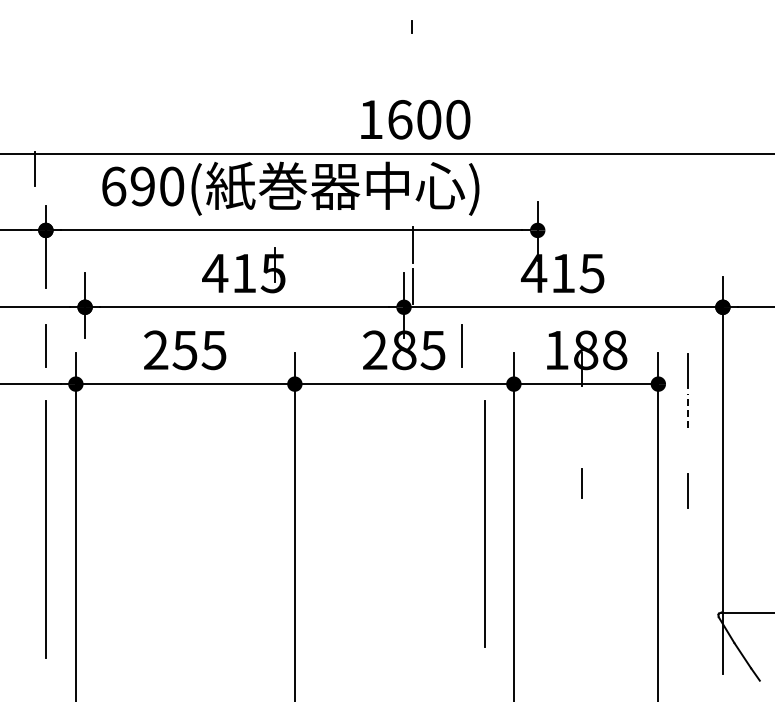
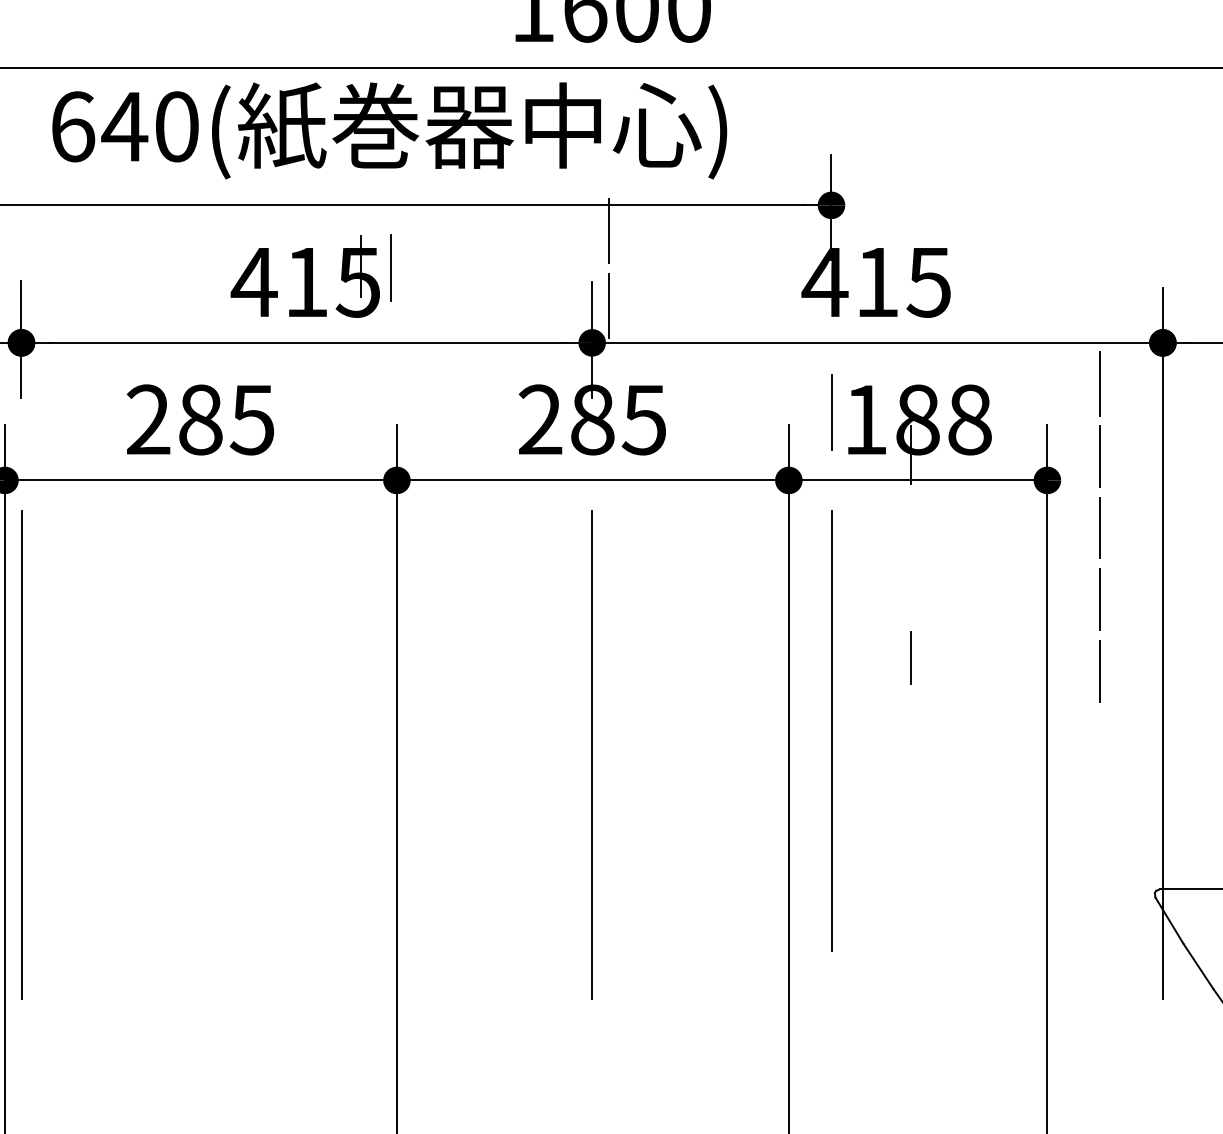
text: (142, 186) -> (124, 126), 690( -> 640(
line: (291, 265) -> (390, 268), added
line: (687, 329) -> (1099, 382), added
line: (461, 345) -> (831, 411), moved
text: (184, 350) -> (199, 420), 255 -> 285
line: (687, 410) -> (1099, 527), dashed -> solid
line: (687, 450) -> (1099, 599), added
line: (484, 523) -> (831, 729), moved
line: (85, 536) -> (22, 753), added
line: (404, 536) -> (593, 753), added

